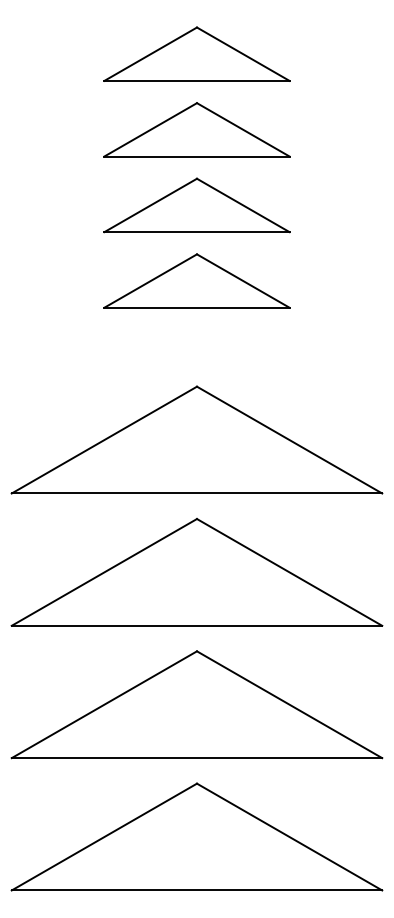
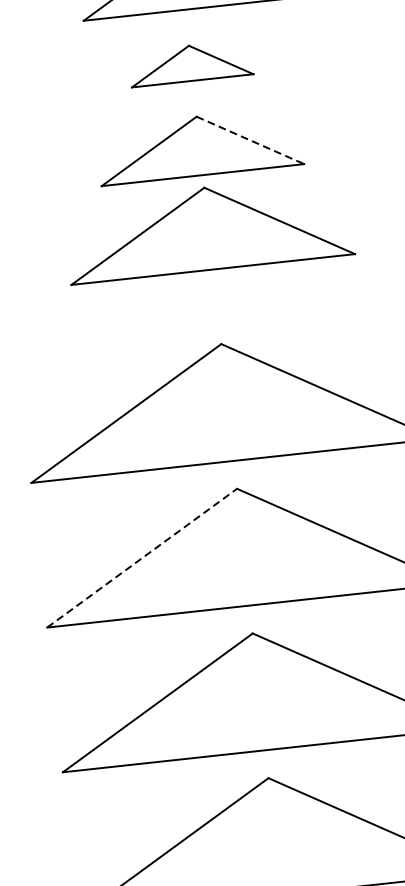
part: (196, 129) -> (190, 62), size x0.6
line: (243, 205) -> (250, 140), solid -> dashed
part: (196, 280) -> (208, 228), size x1.4
line: (104, 572) -> (142, 558), solid -> dashed

